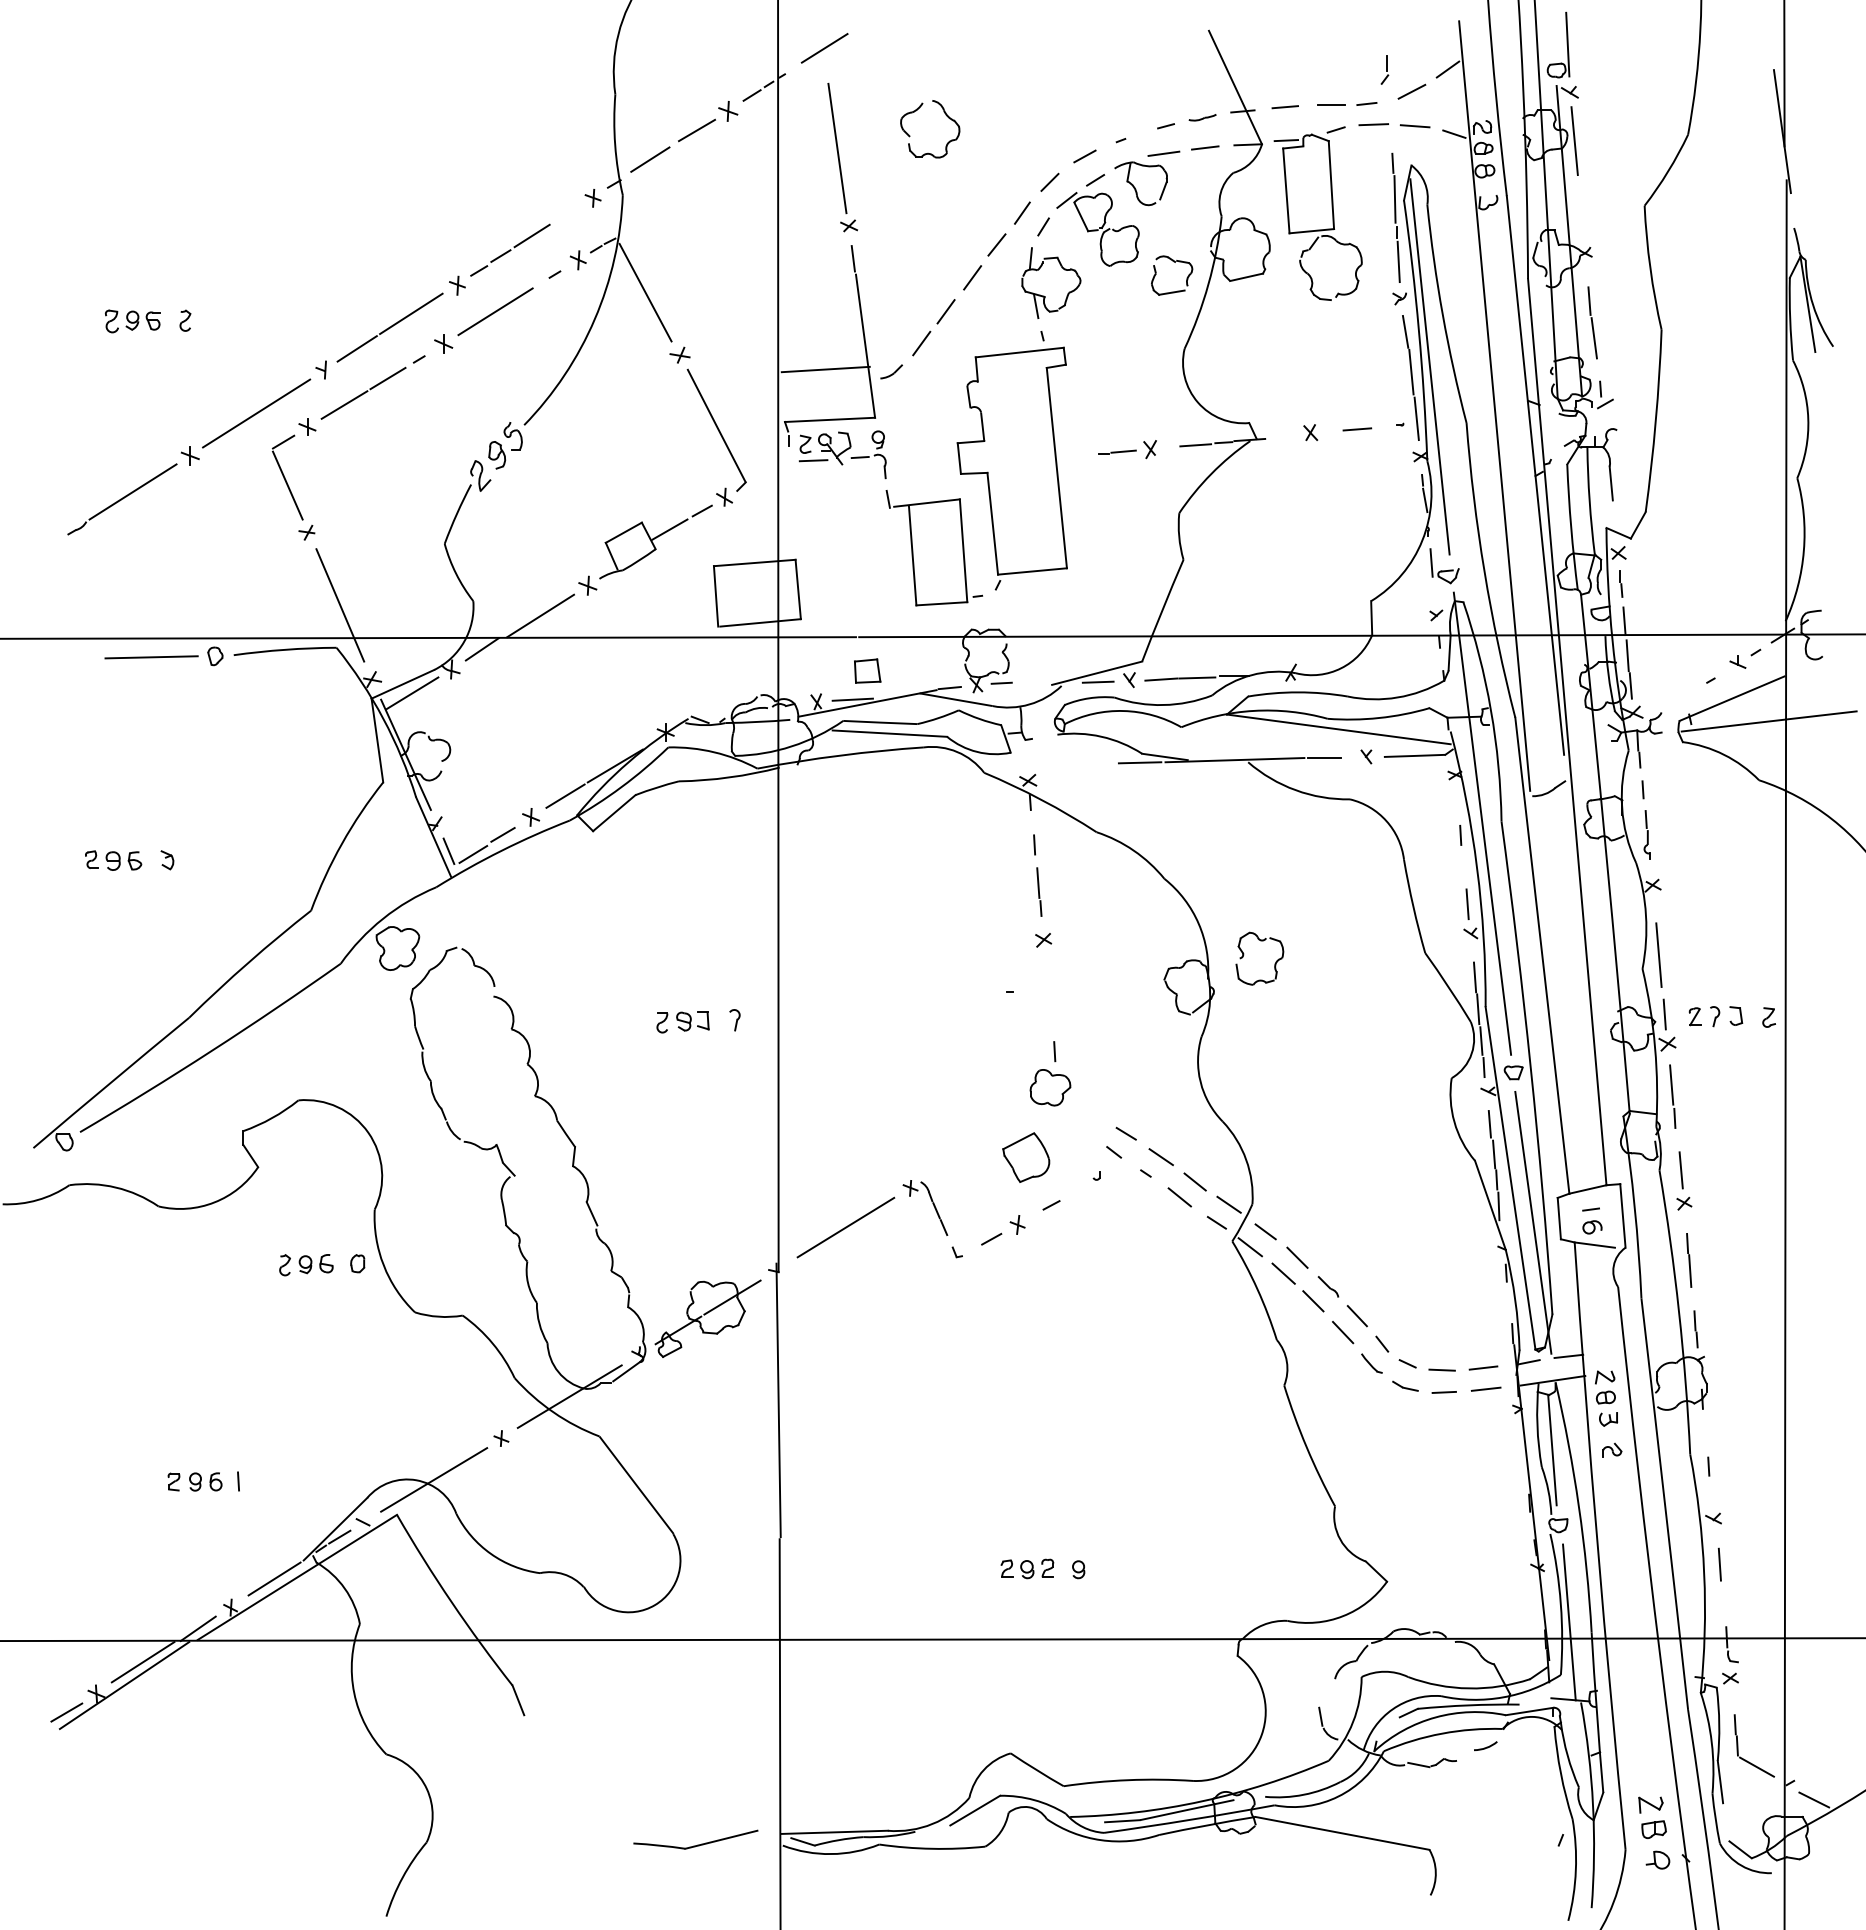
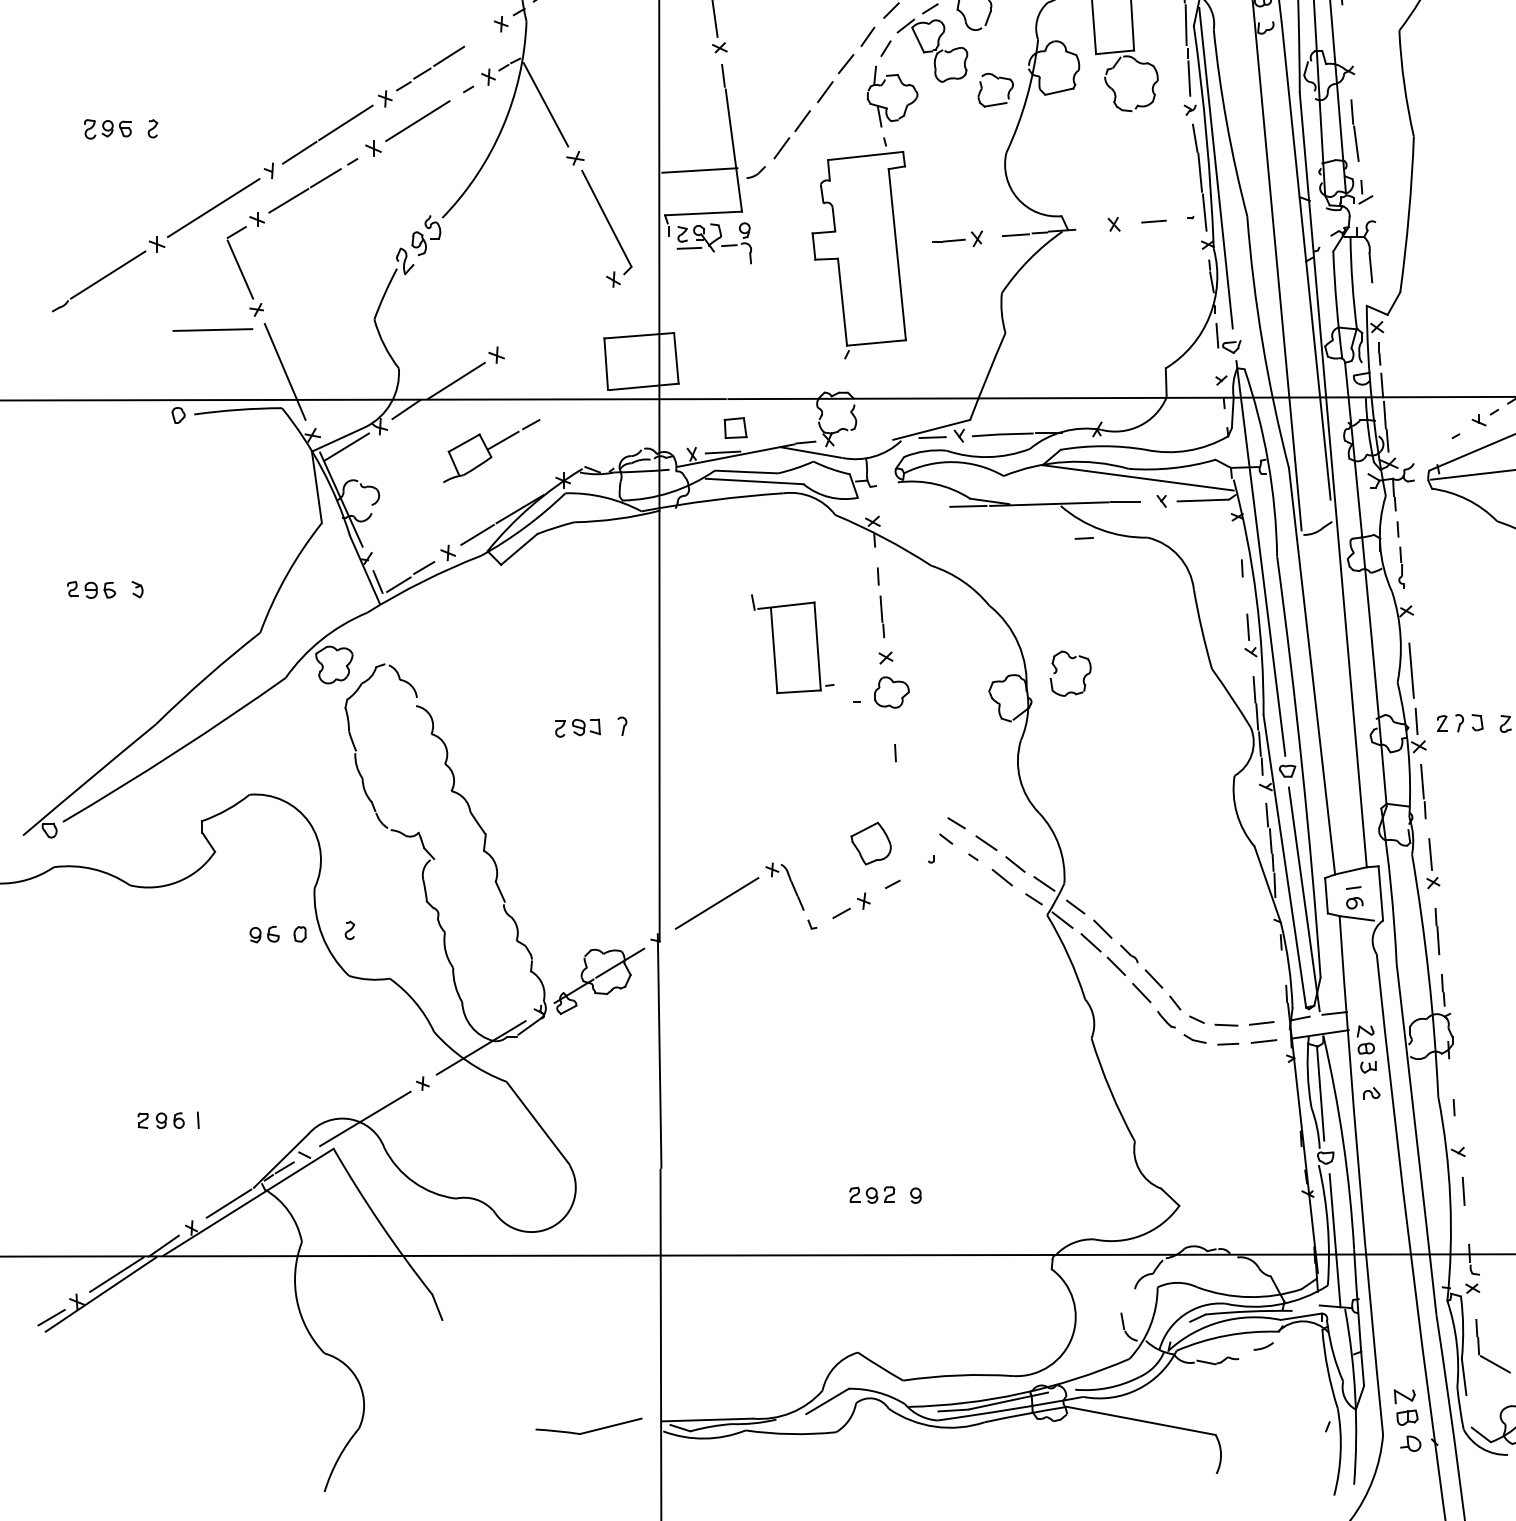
part: (655, 541) -> (491, 450), moved
part: (934, 548) -> (792, 644), moved
line: (151, 657) -> (212, 330), moved
line: (1001, 682) -> (1084, 537), moved
part: (1050, 1087) -> (891, 692), moved
part: (284, 1265) -> (349, 930), moved

